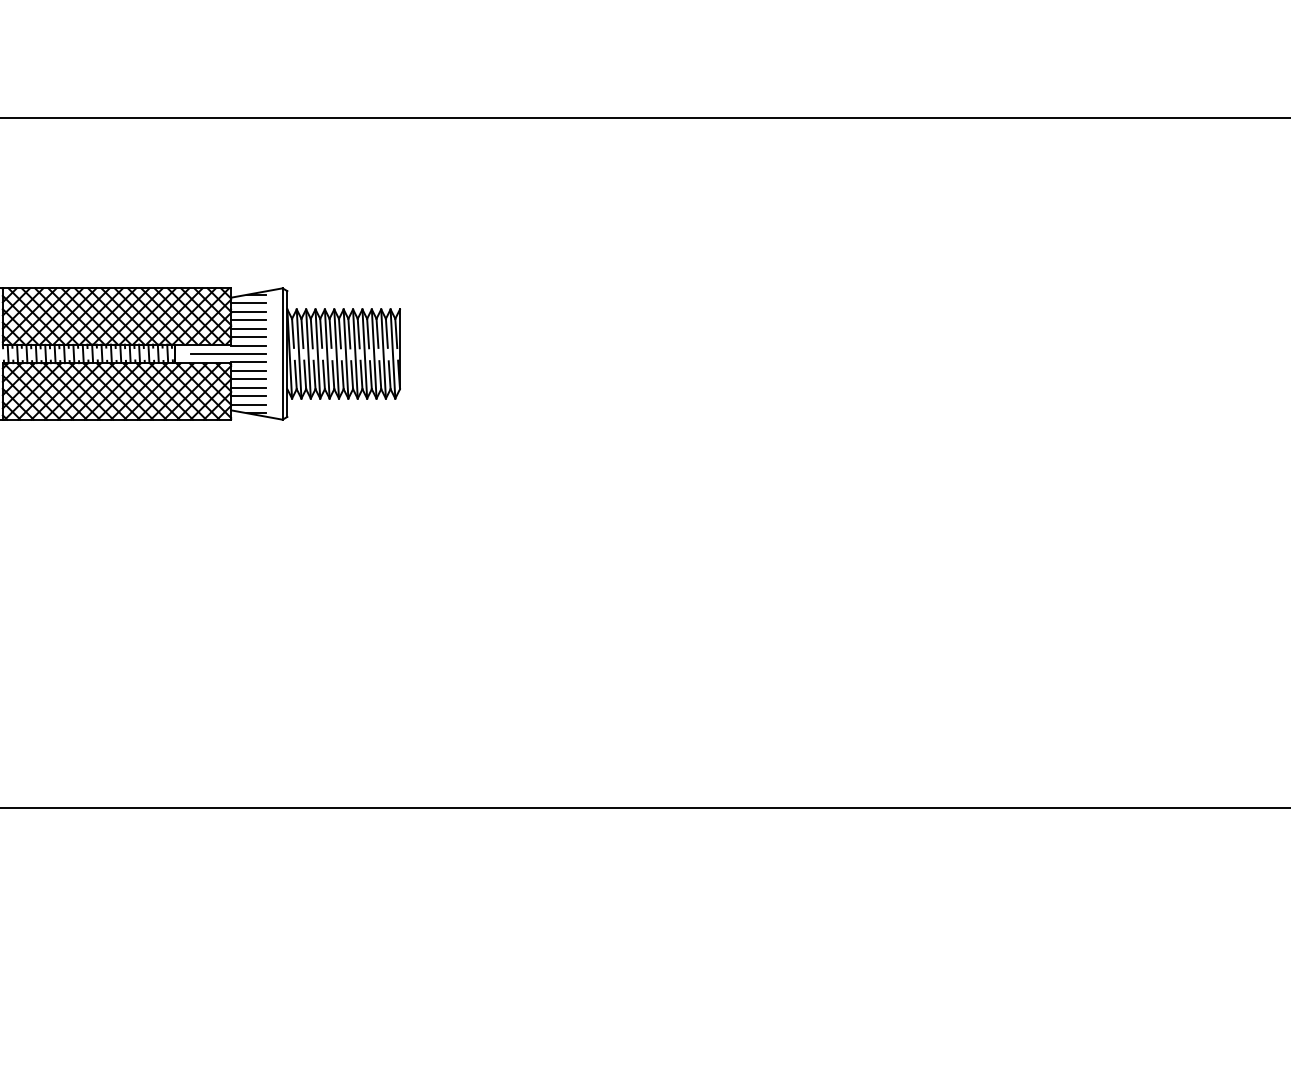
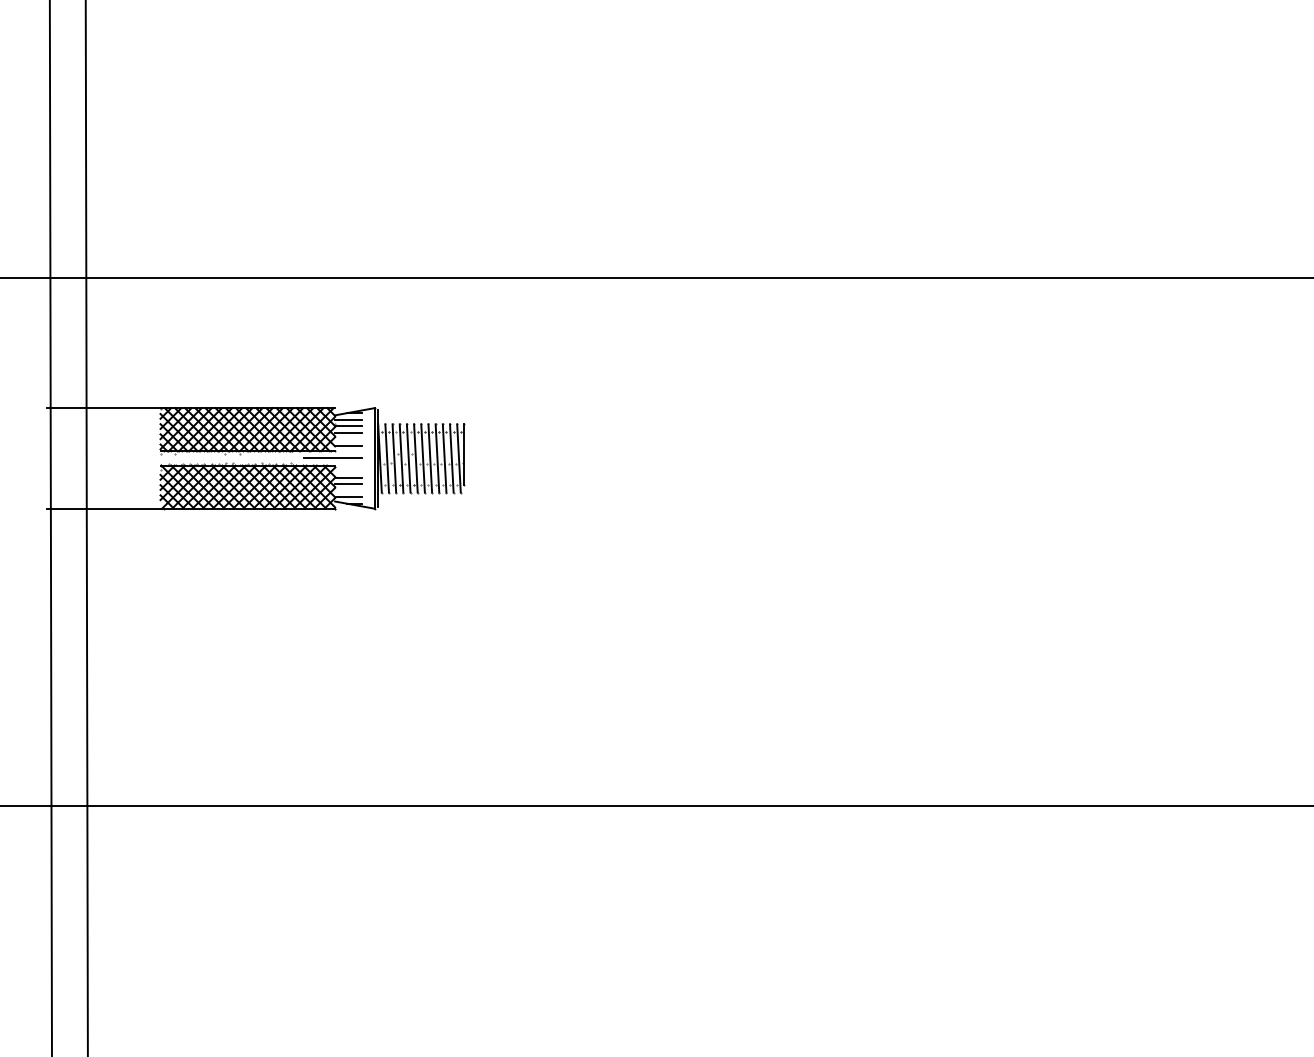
line: (248, 329) -> (348, 439), removed
line: (248, 344) -> (348, 451), removed
line: (248, 361) -> (348, 464), removed
line: (248, 371) -> (348, 471), removed
line: (248, 395) -> (348, 490), removed

